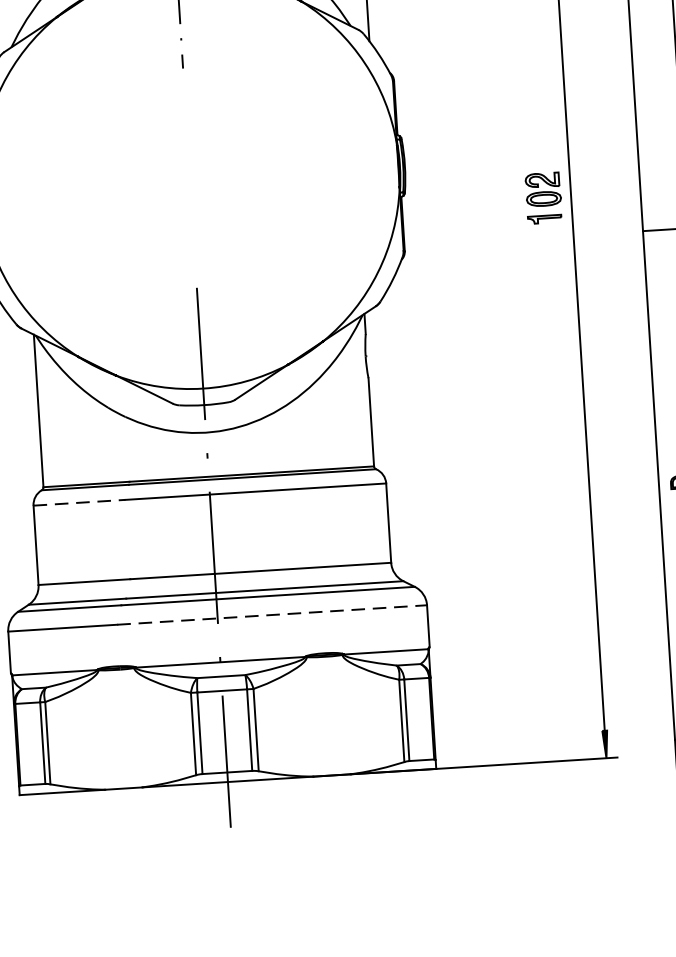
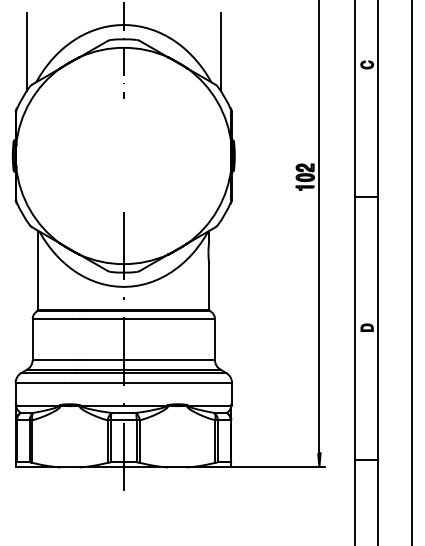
line: (79, 501) -> (56, 318), dashed -> solid
line: (273, 614) -> (152, 382), dashed -> solid

